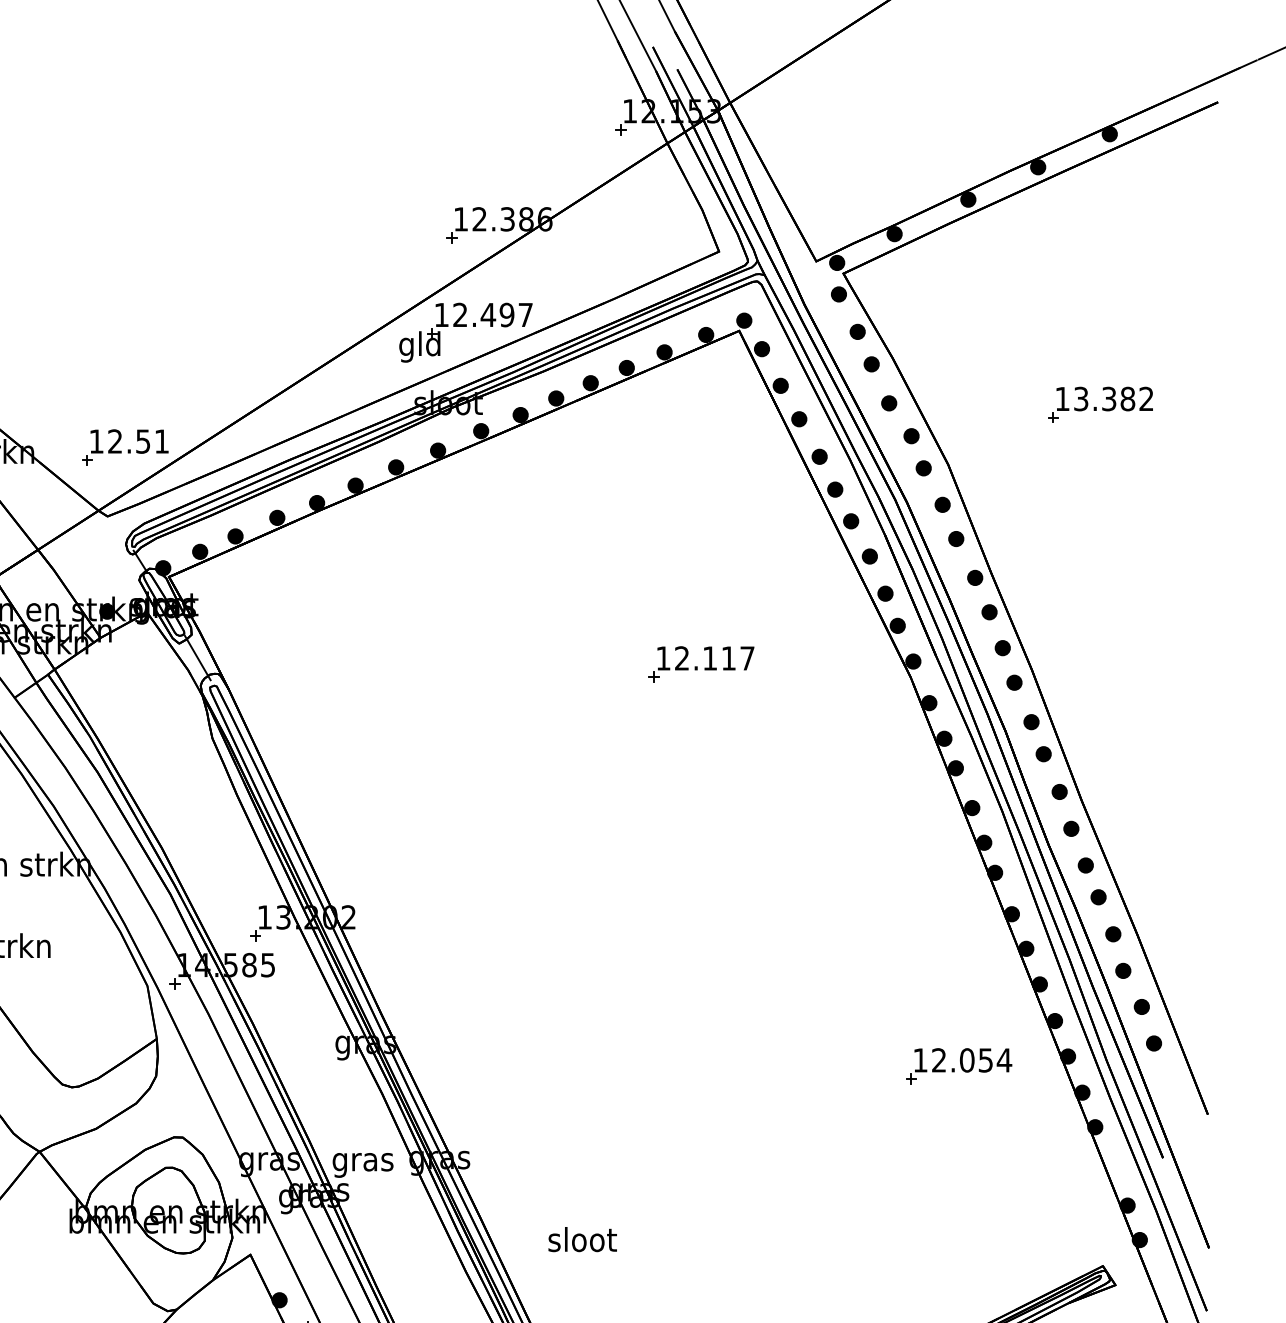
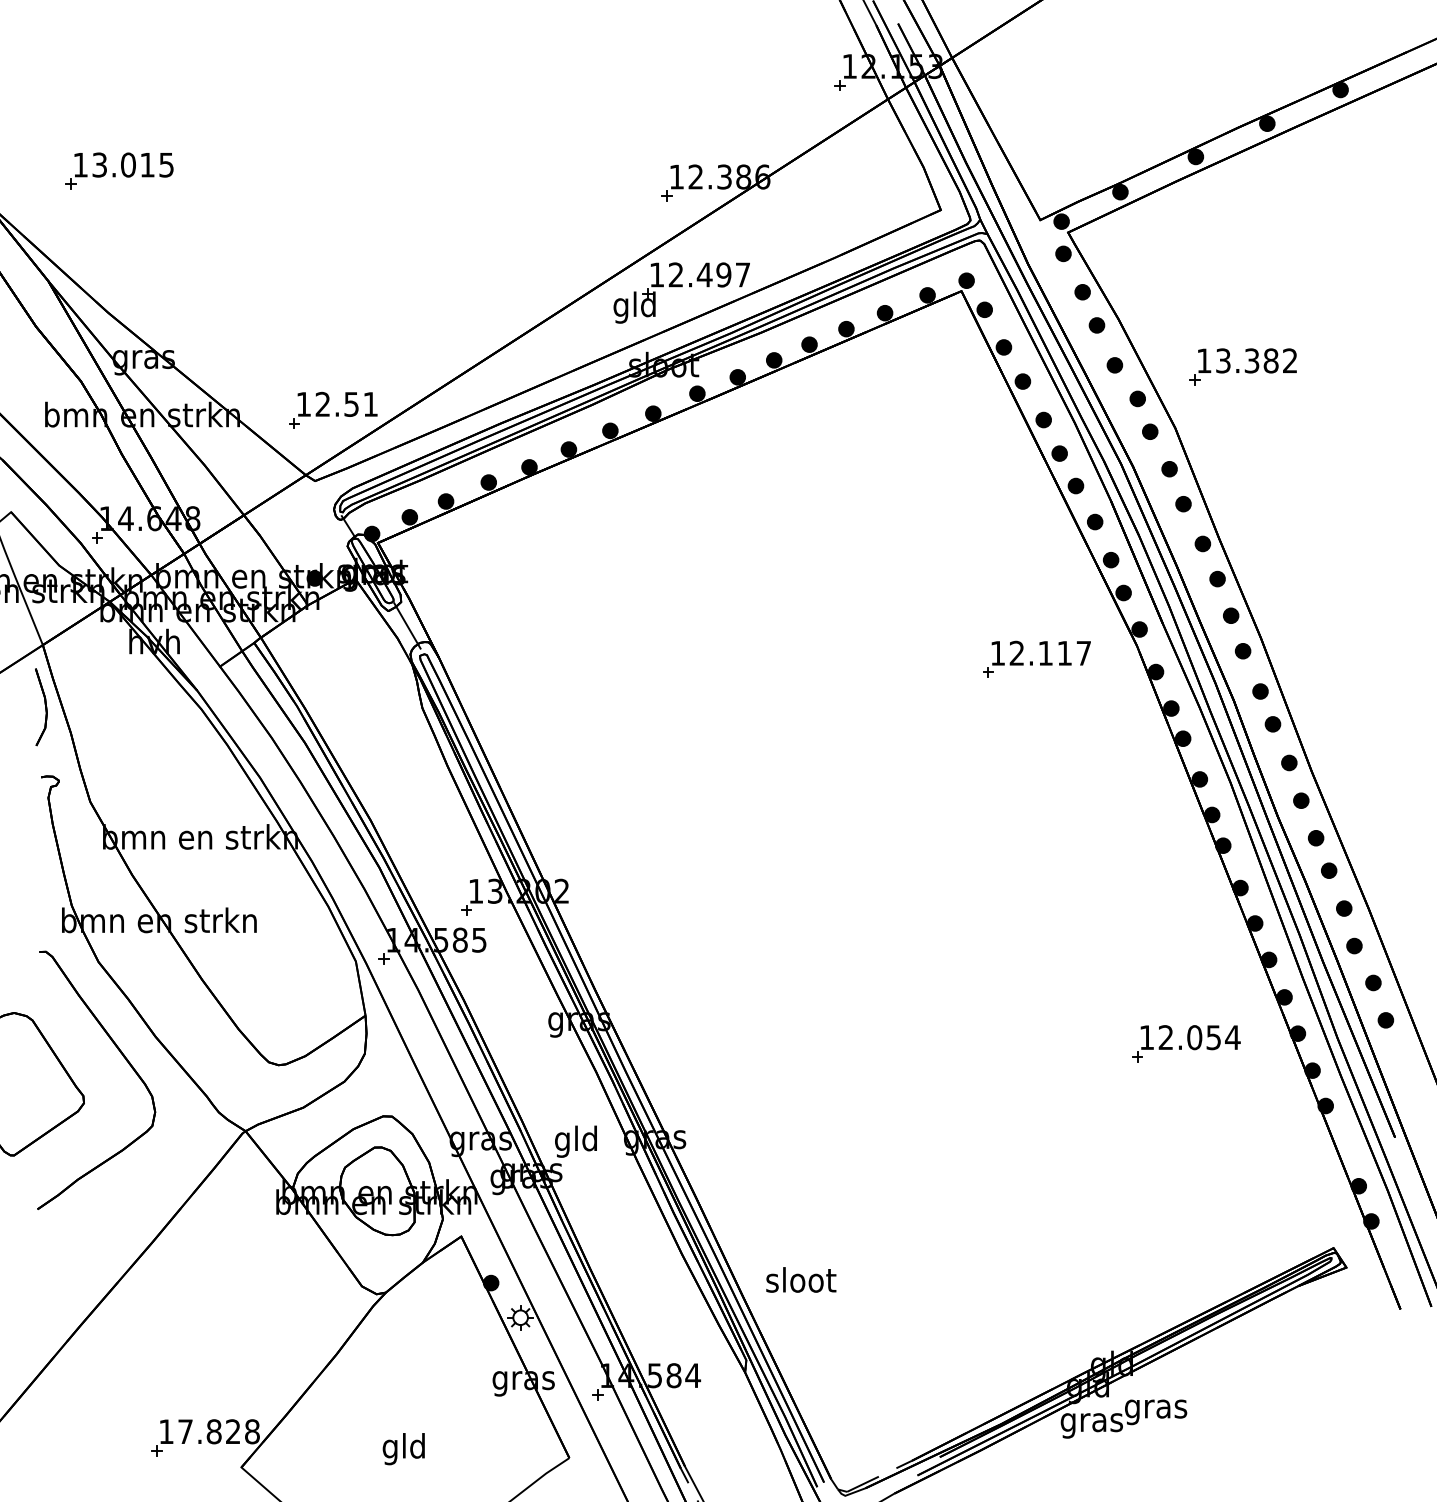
part: (1099, 404) -> (1242, 366), moved
part: (701, 663) -> (1036, 658), moved
text: (363, 1161) -> (576, 1141), gras -> gld
text: (582, 1239) -> (801, 1279), moved

